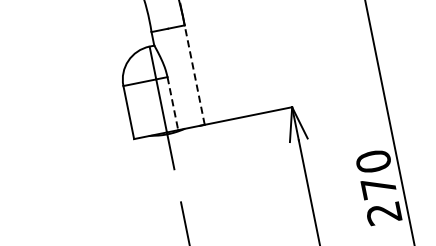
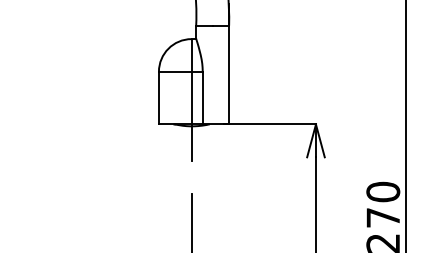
line: (194, 74) -> (229, 74), dashed -> solid
line: (172, 104) -> (202, 98), dashed -> solid

